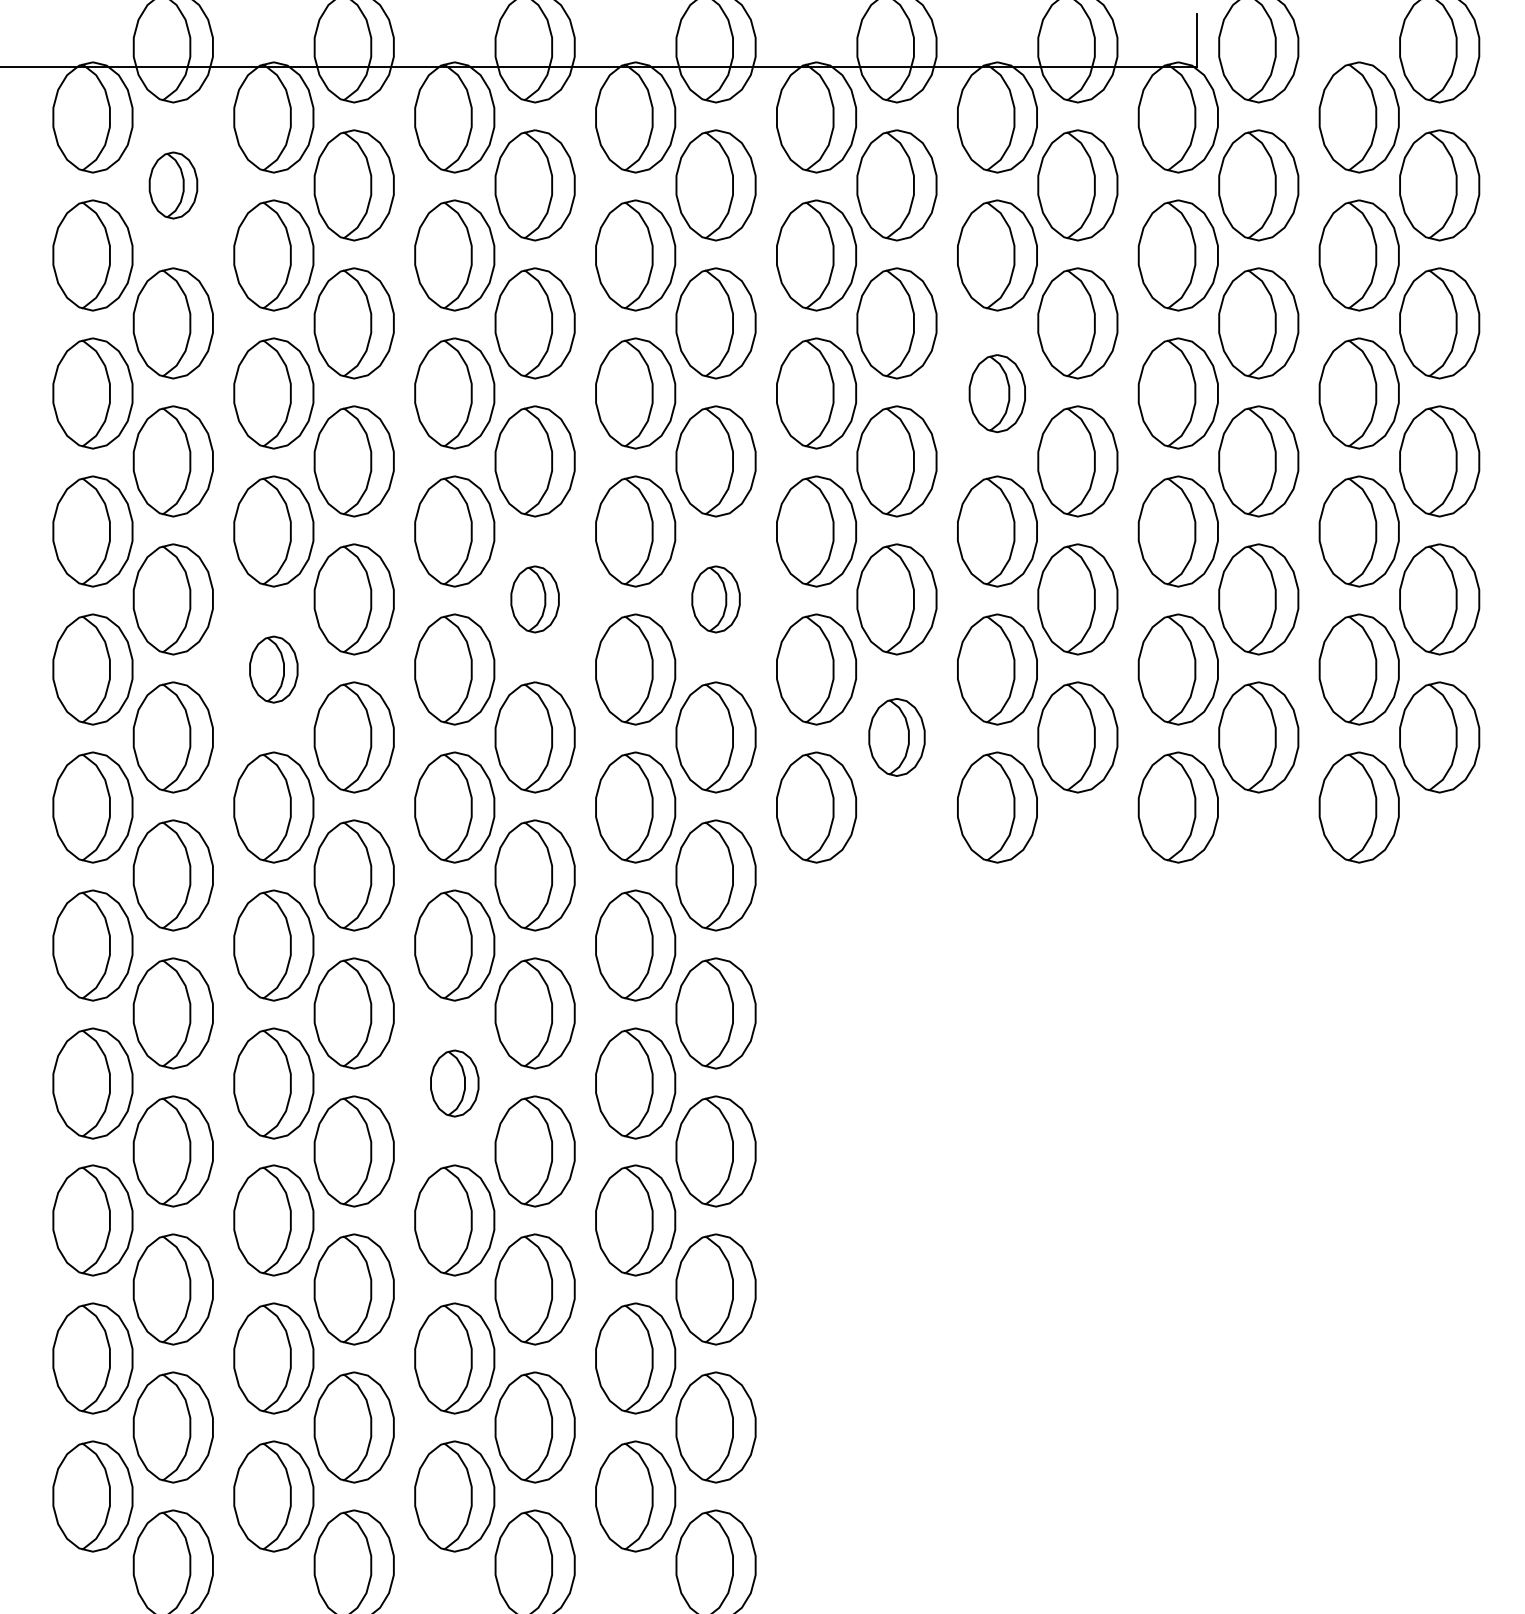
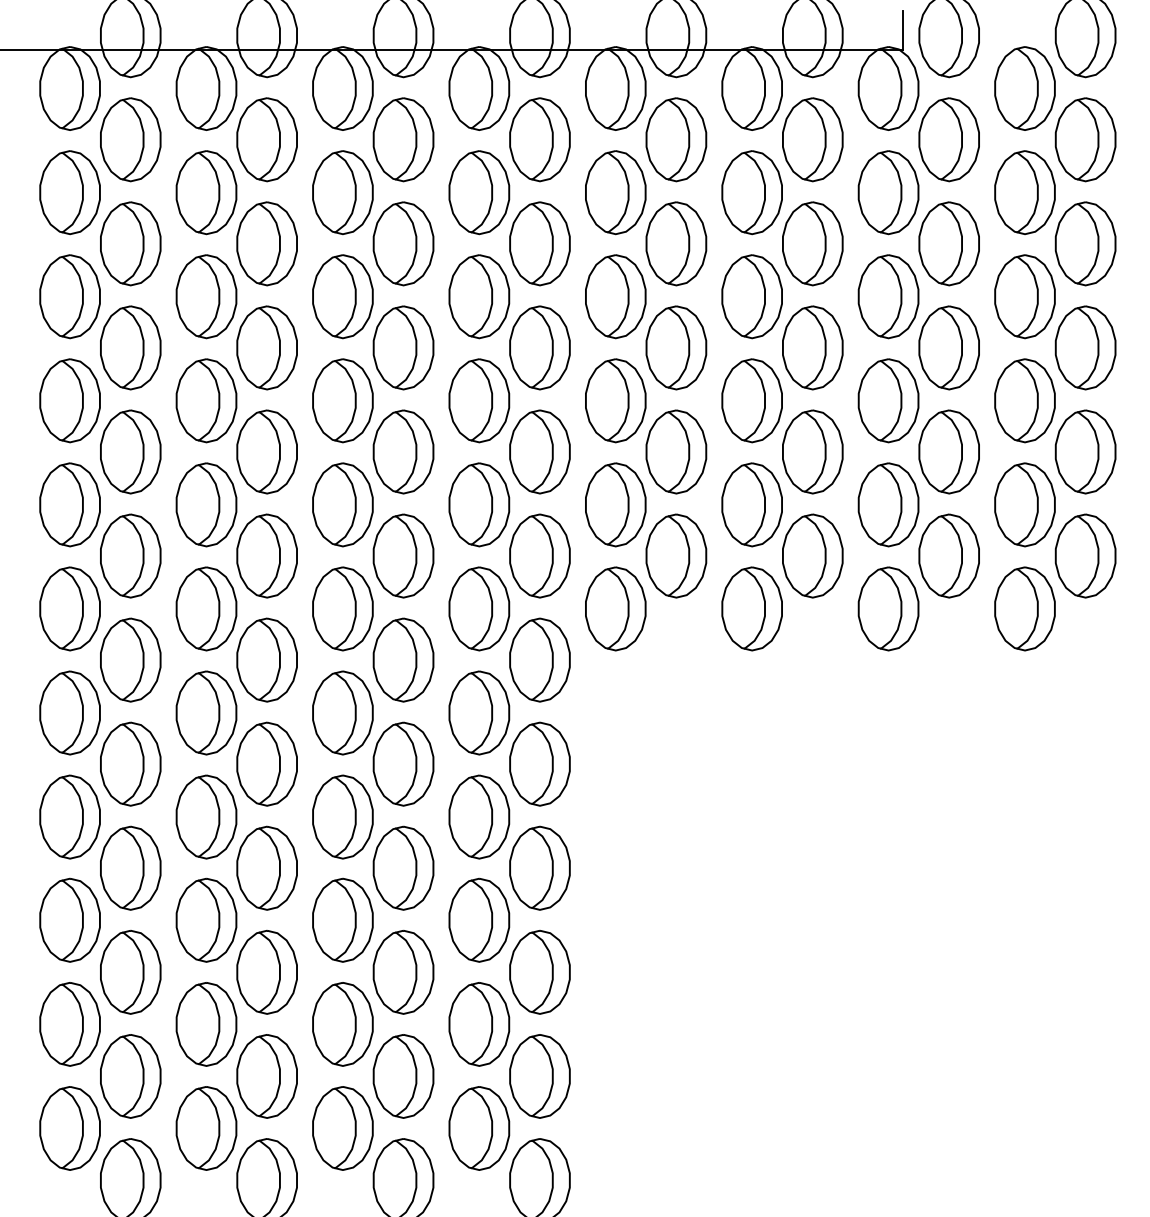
part: (173, 185) -> (130, 139), size x1.67
part: (996, 393) -> (751, 296), size x1.43
part: (535, 598) -> (403, 451), size x1.67
part: (715, 598) -> (539, 451), size x1.67
part: (273, 669) -> (206, 504), size x1.67
part: (897, 736) -> (676, 555), size x1.43
part: (454, 1082) -> (342, 816), size x1.67

